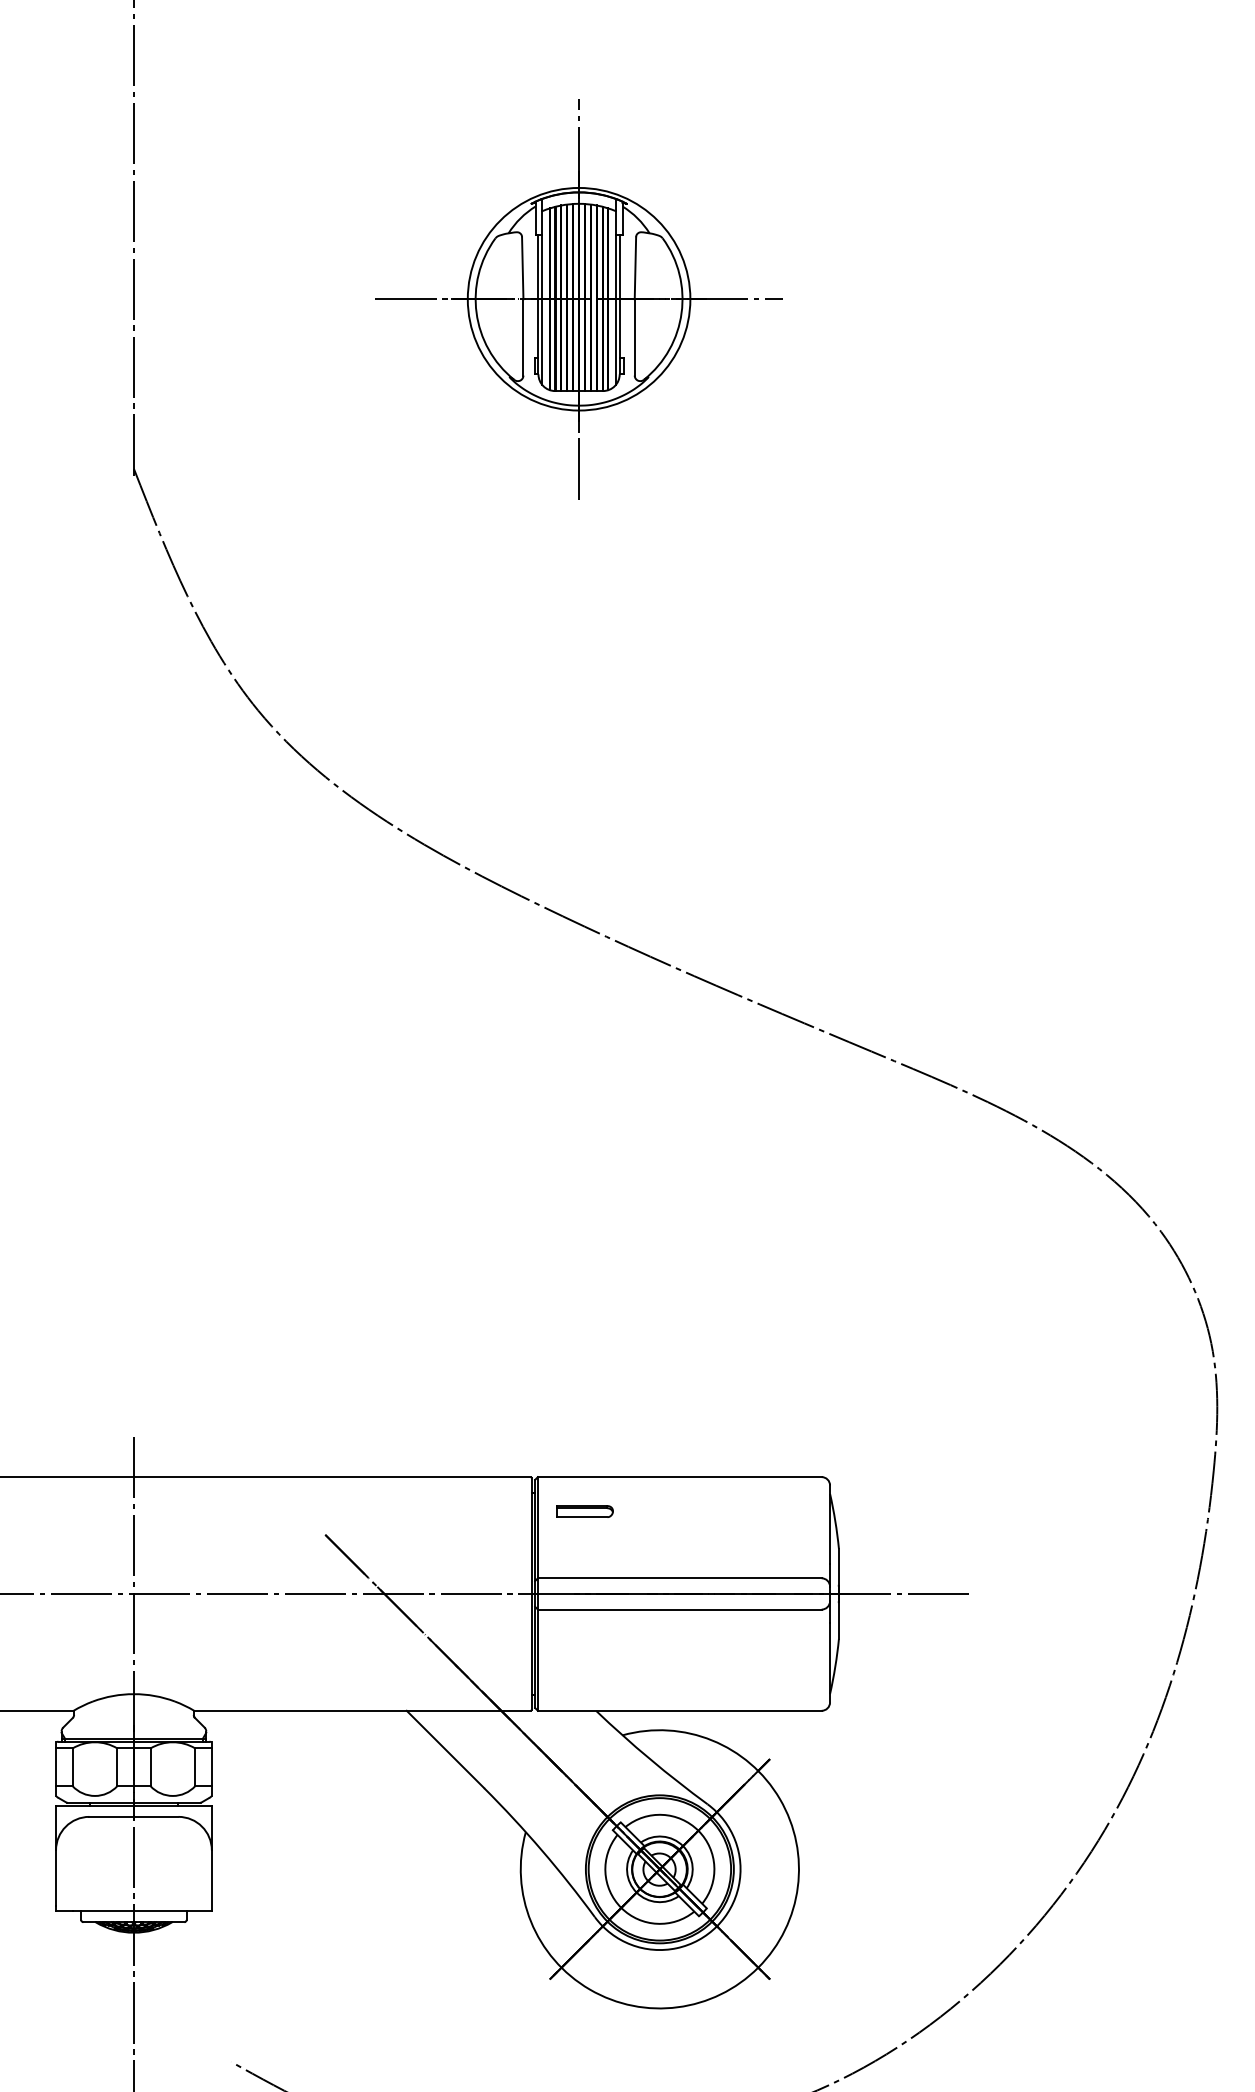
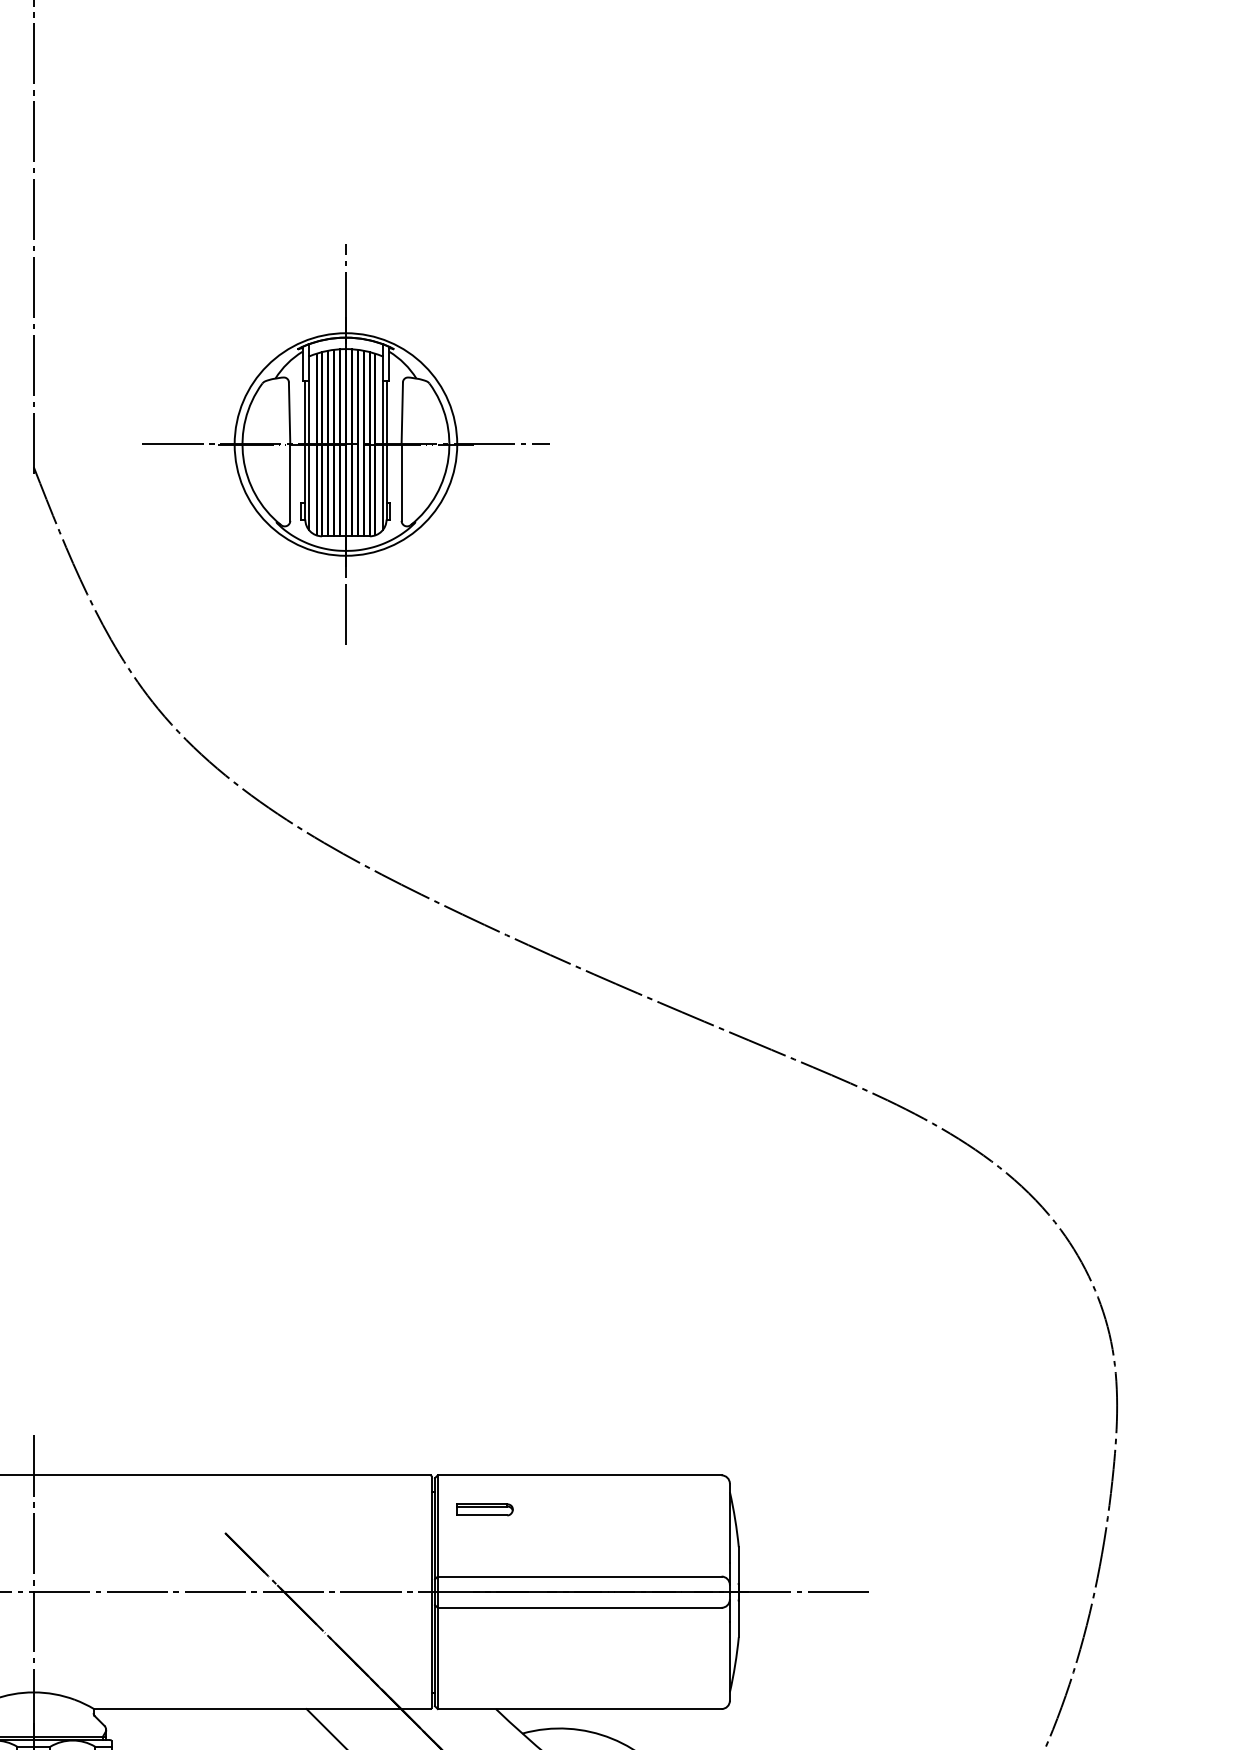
part: (578, 299) -> (345, 444), moved

